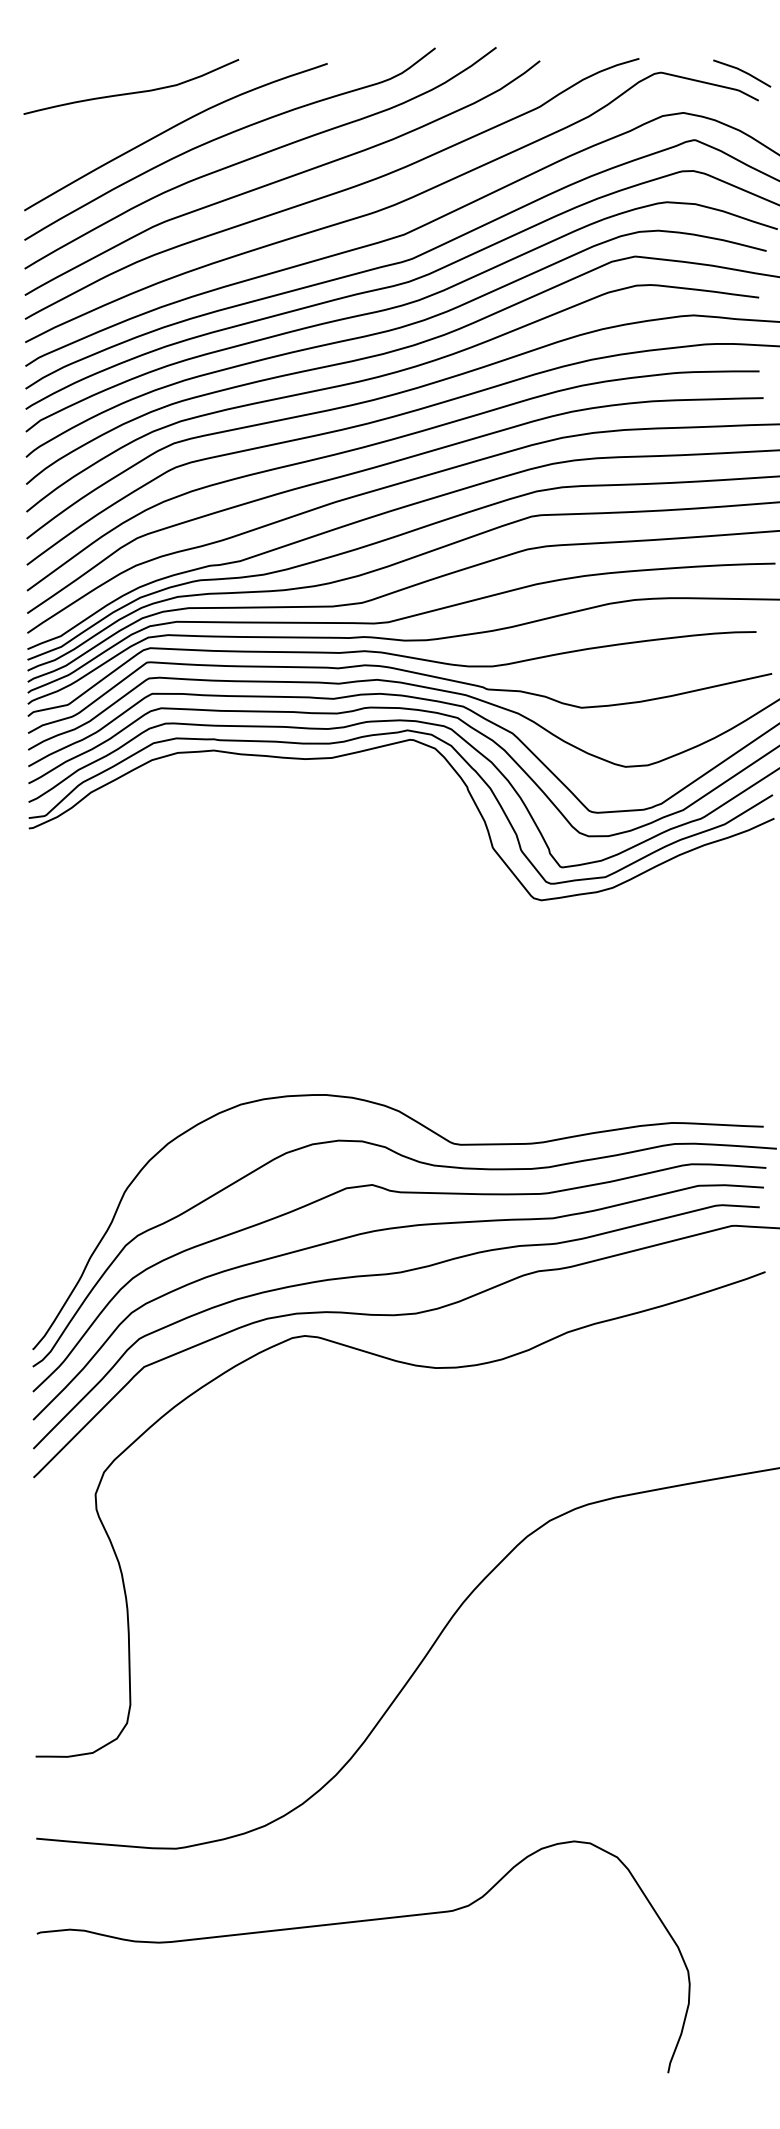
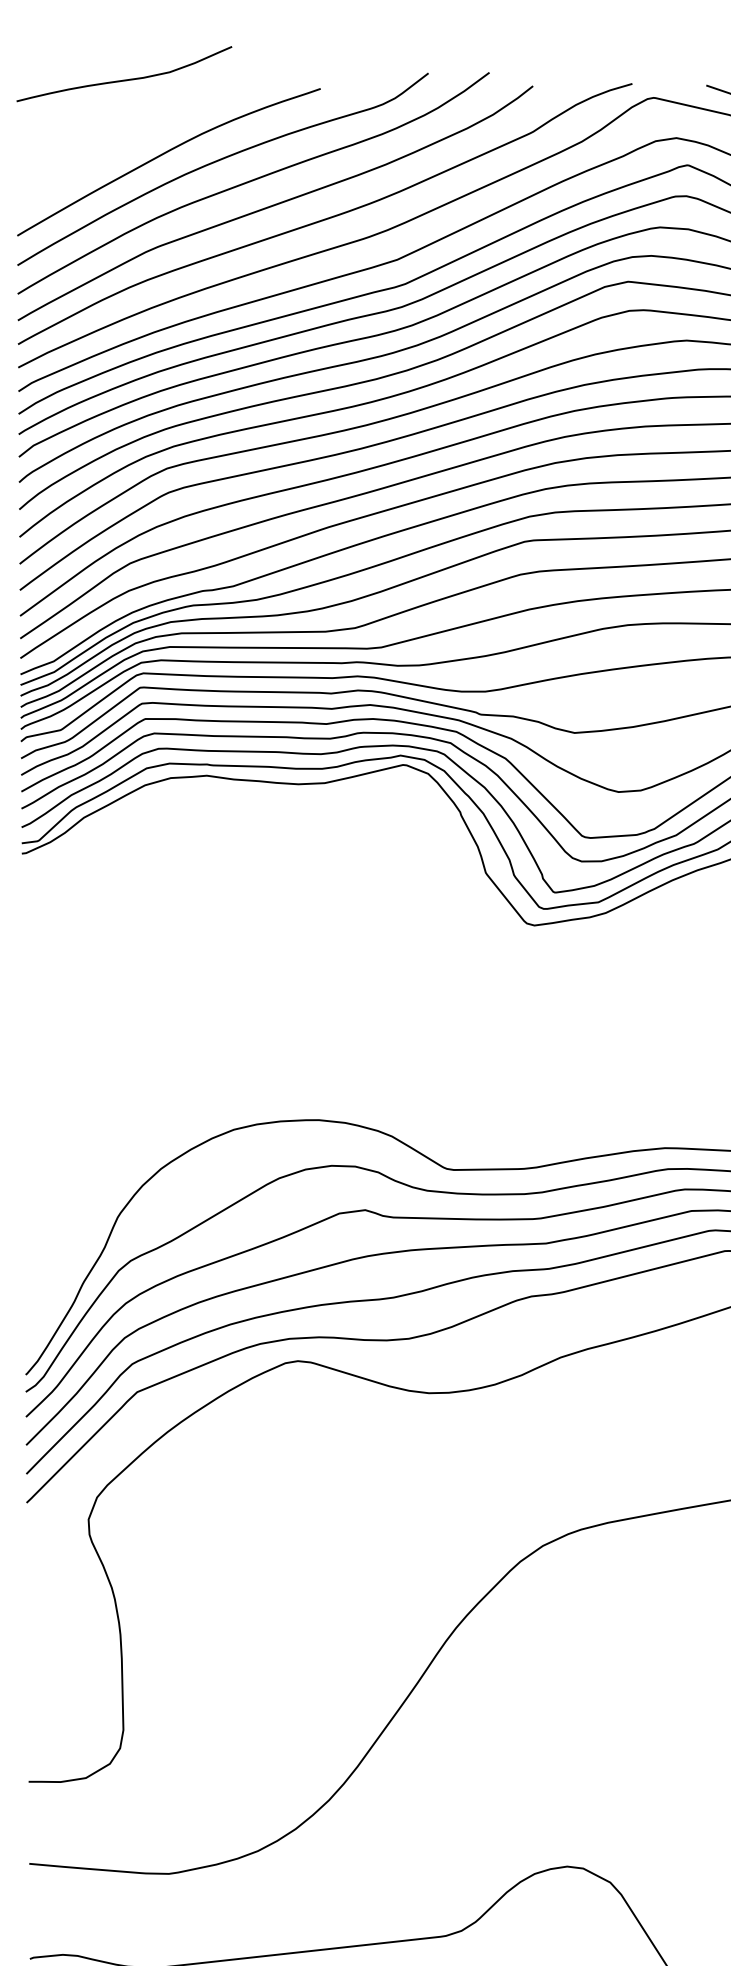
curve: (131, 92) -> (124, 79), moved

